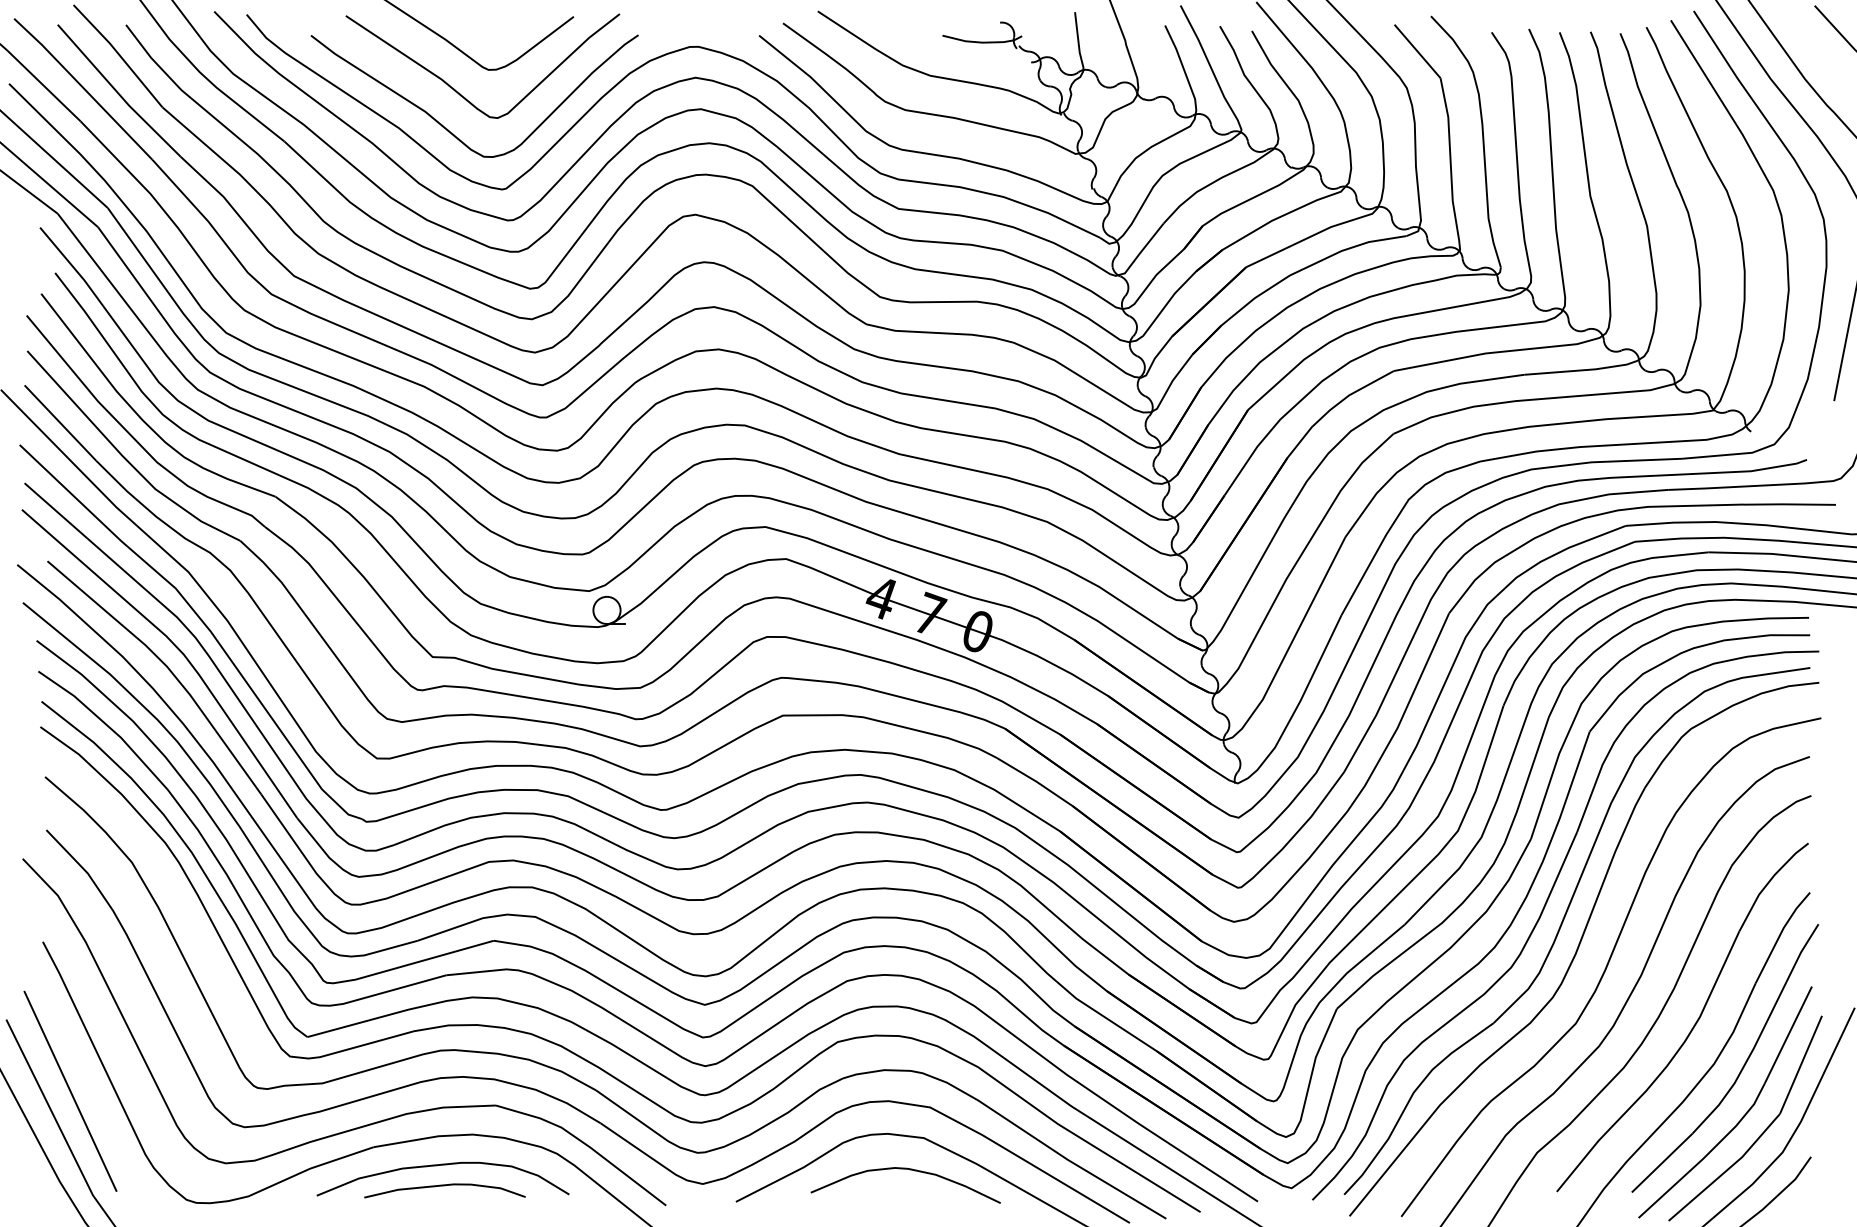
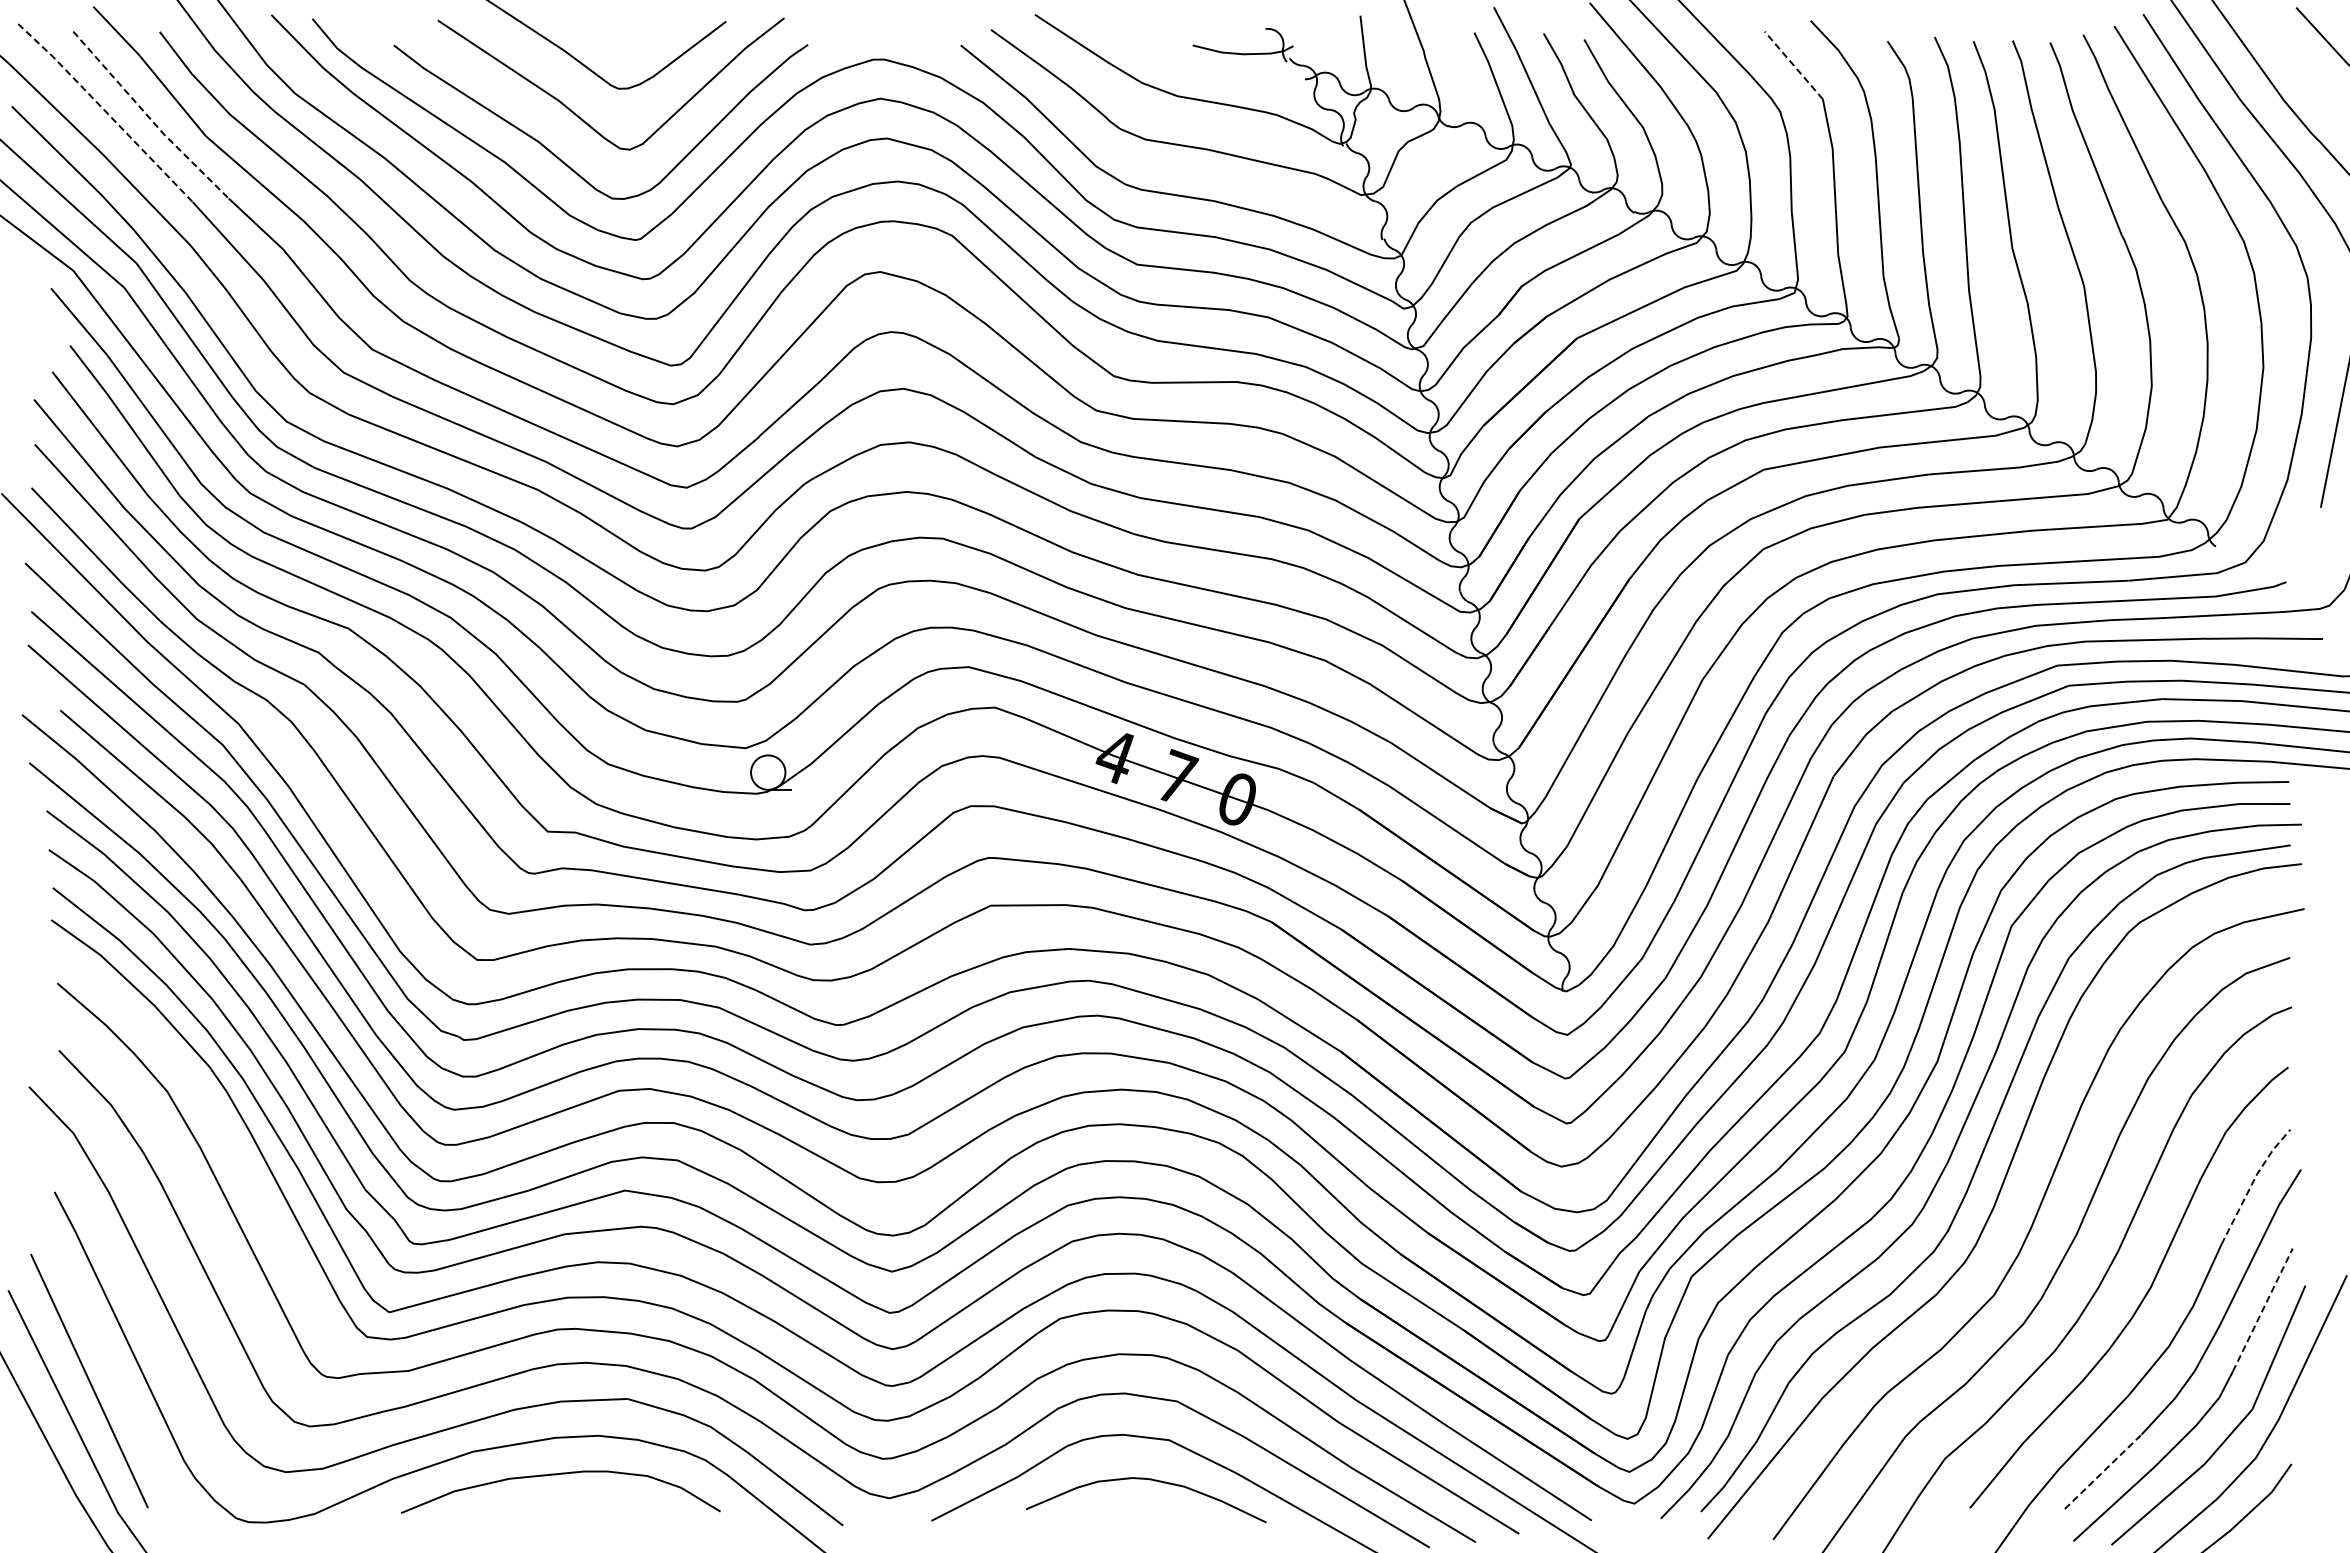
line: (1417, 51) -> (1793, 65), solid -> dashed
line: (83, 87) -> (105, 111), solid -> dashed
line: (117, 92) -> (149, 117), solid -> dashed
line: (1780, 935) -> (2252, 1183), solid -> dashed
line: (1788, 1034) -> (2263, 1309), solid -> dashed
line: (1662, 1162) -> (2103, 1471), solid -> dashed
curve: (445, 1185) -> (563, 1500), removed

